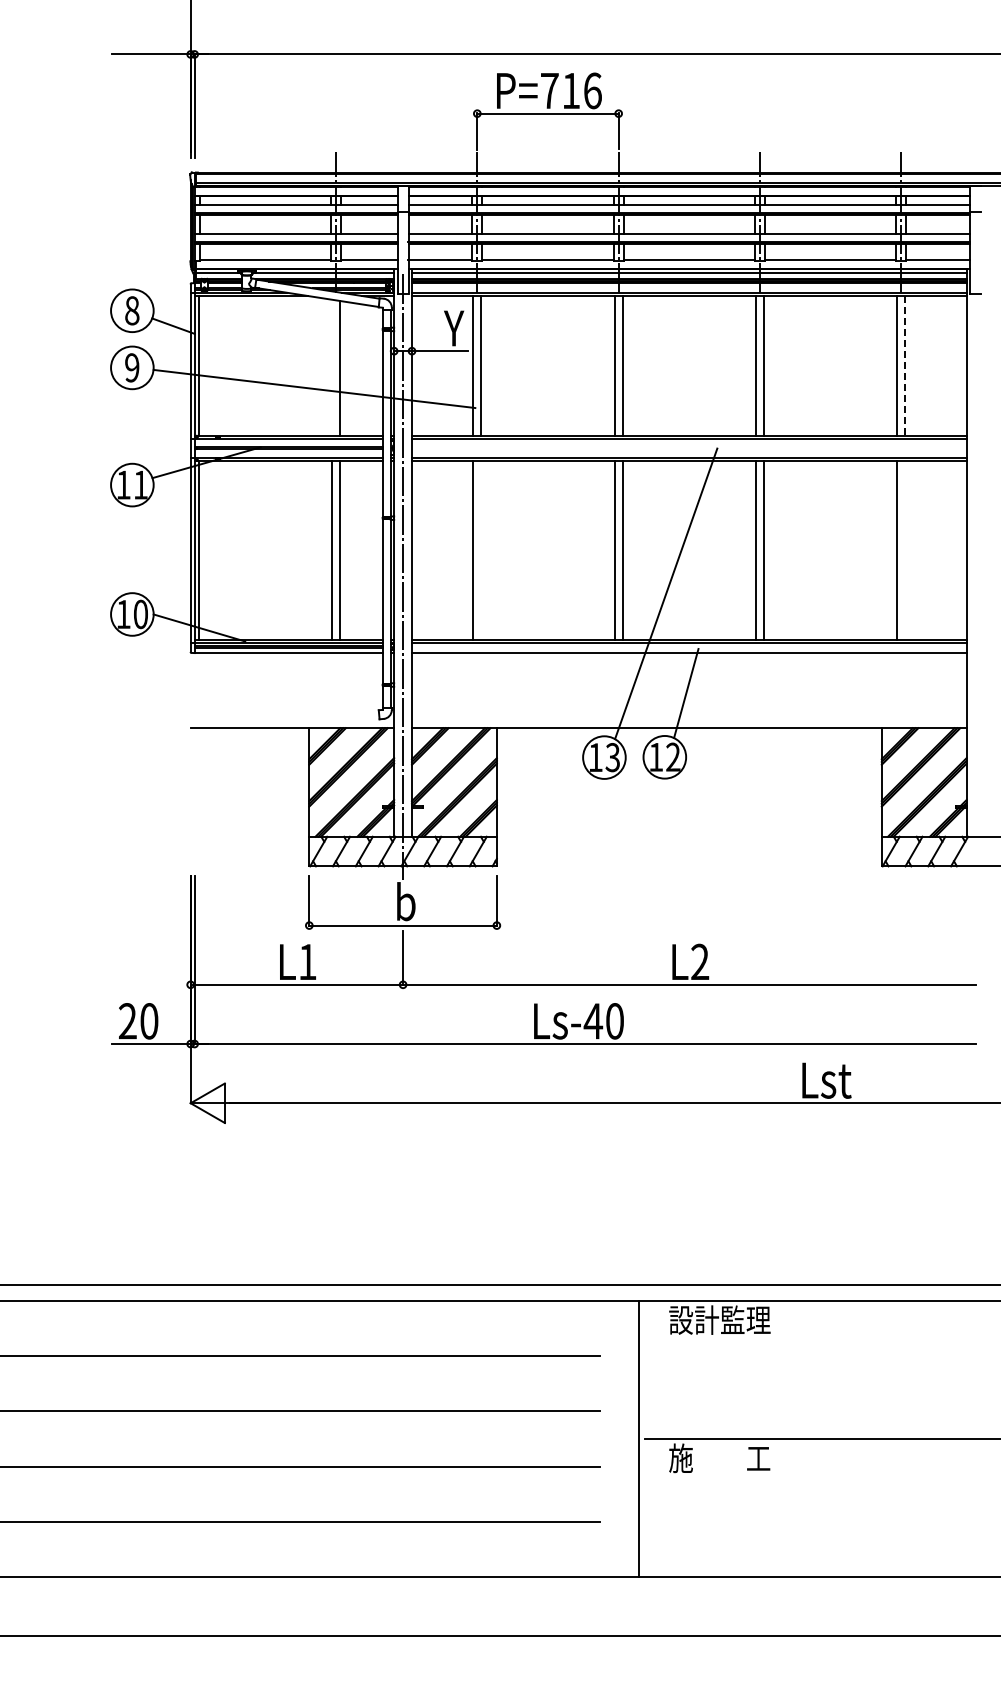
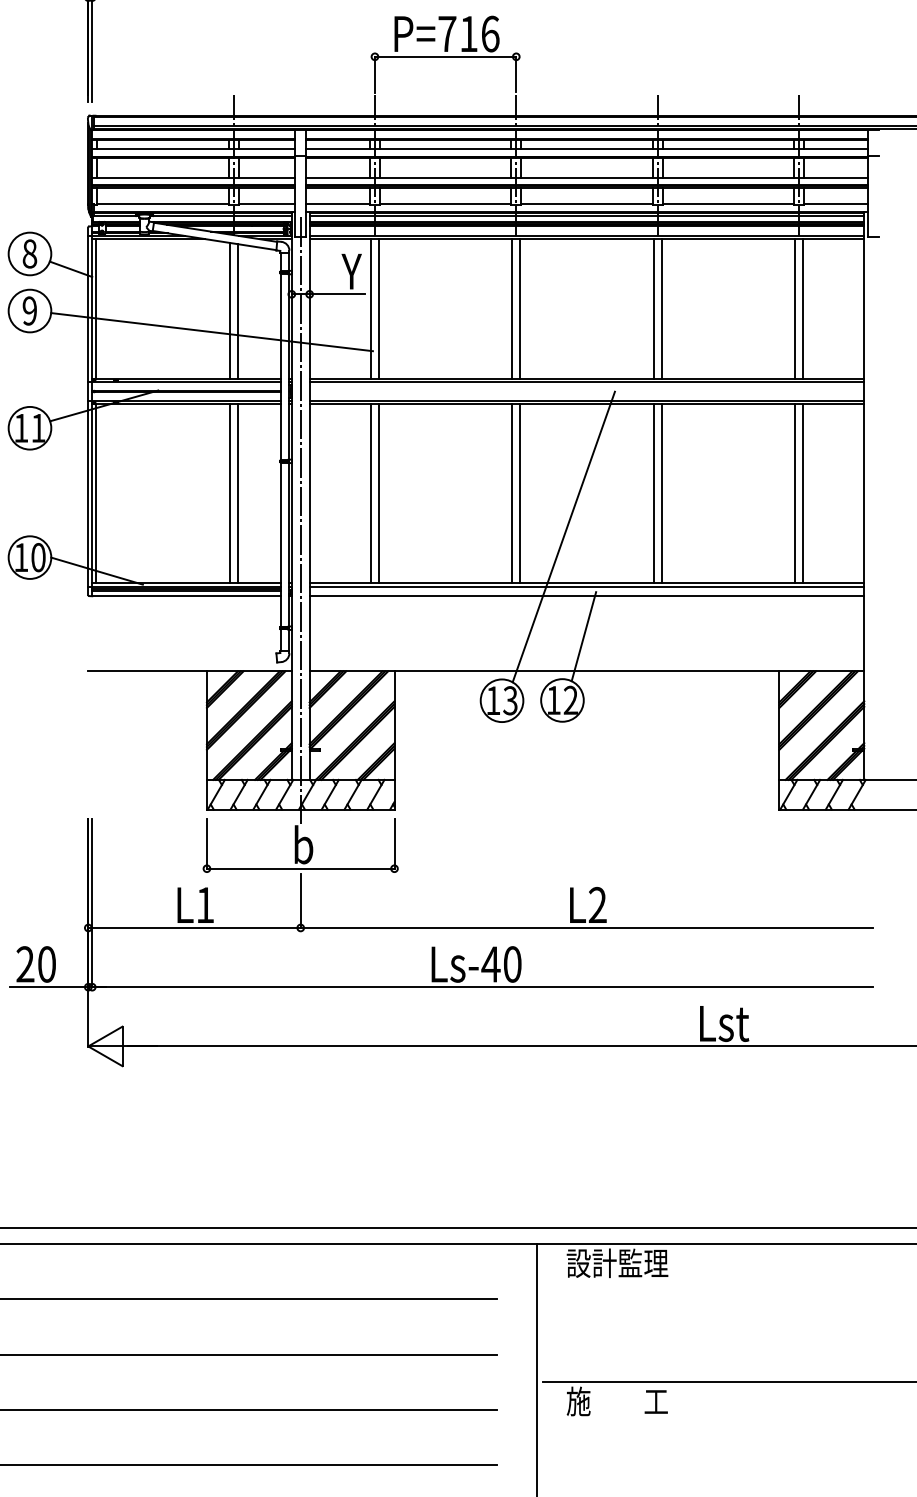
line: (905, 365) -> (803, 308), dashed -> solid
line: (332, 367) -> (230, 310), added
line: (481, 550) -> (379, 493), added
line: (905, 550) -> (803, 493), added

